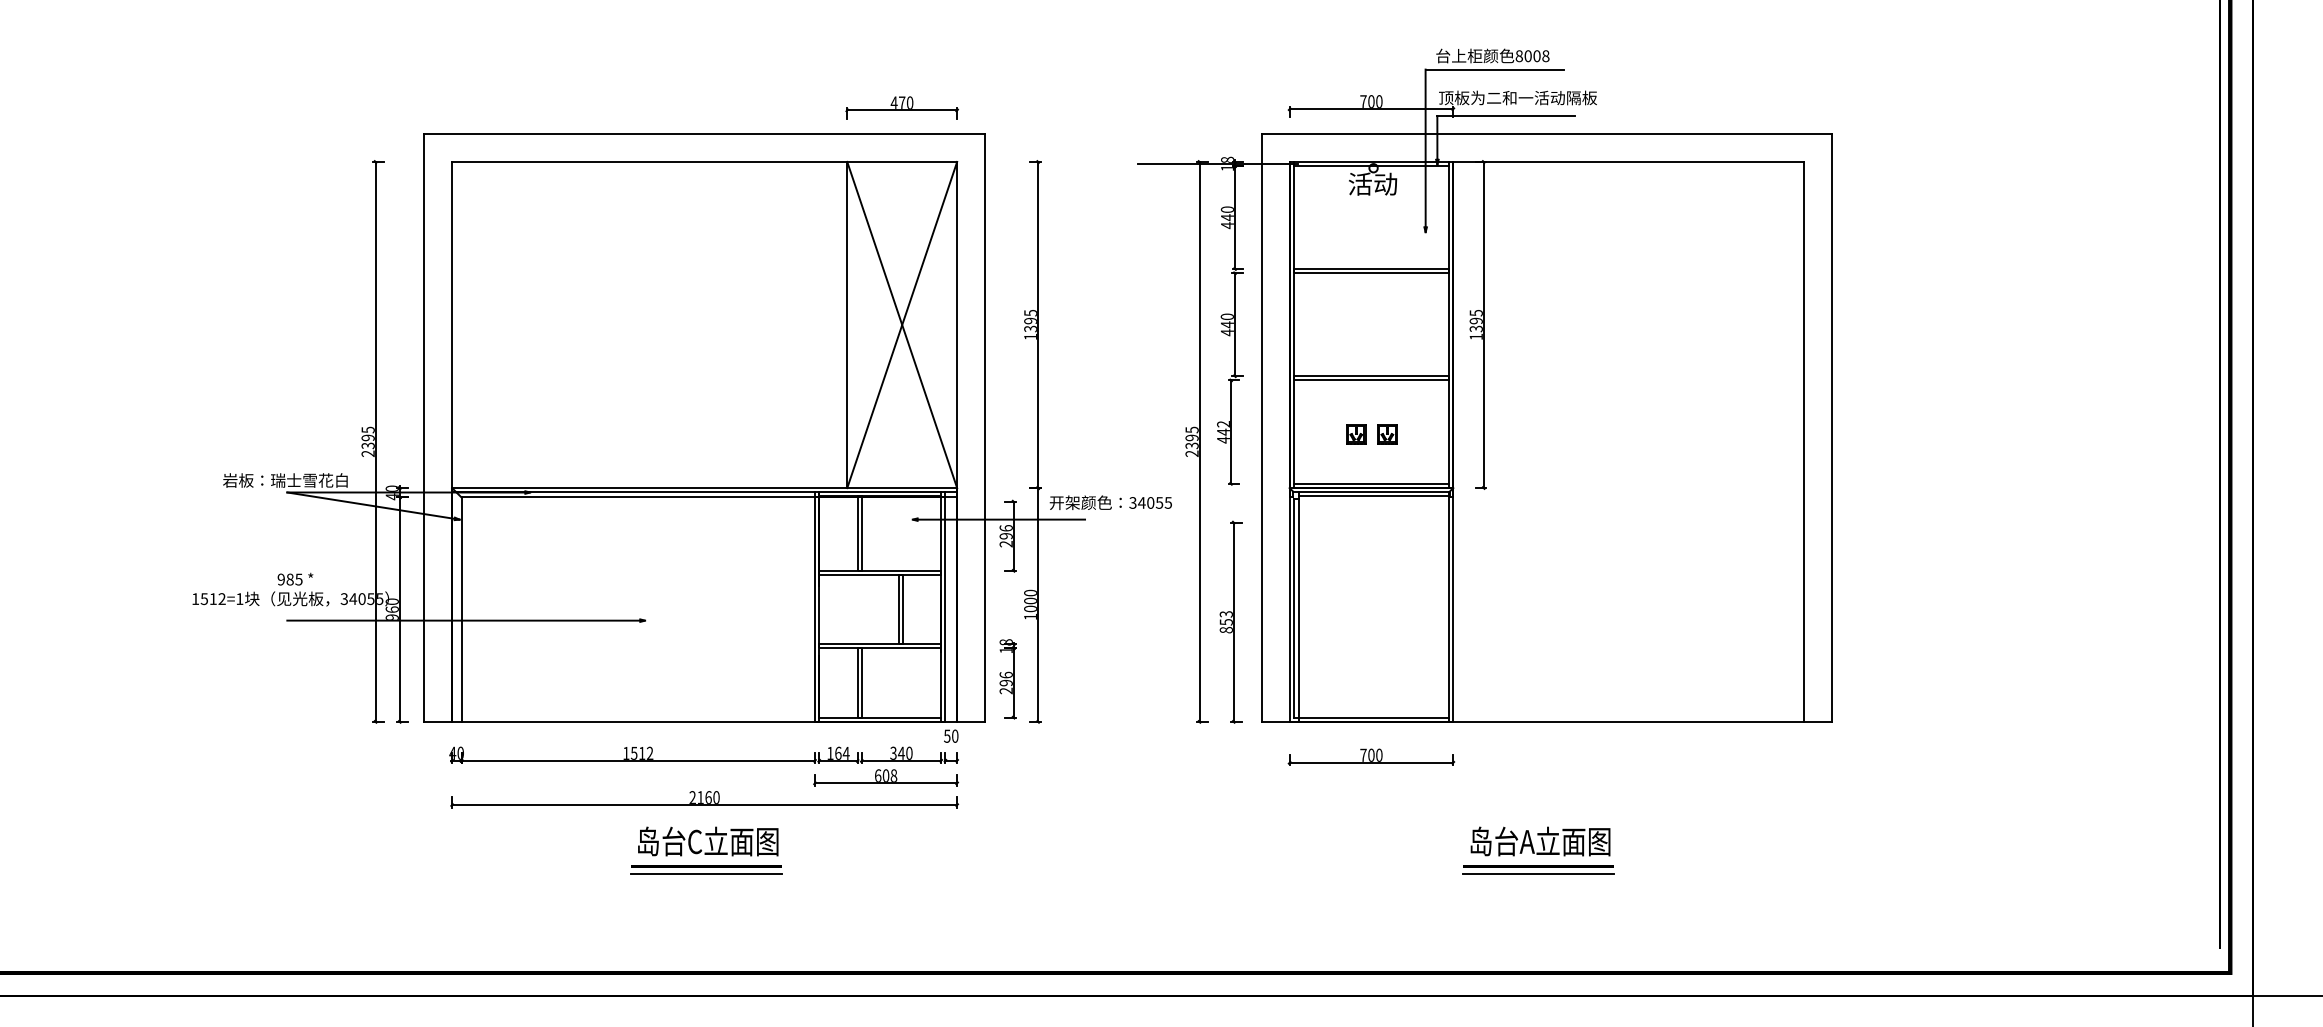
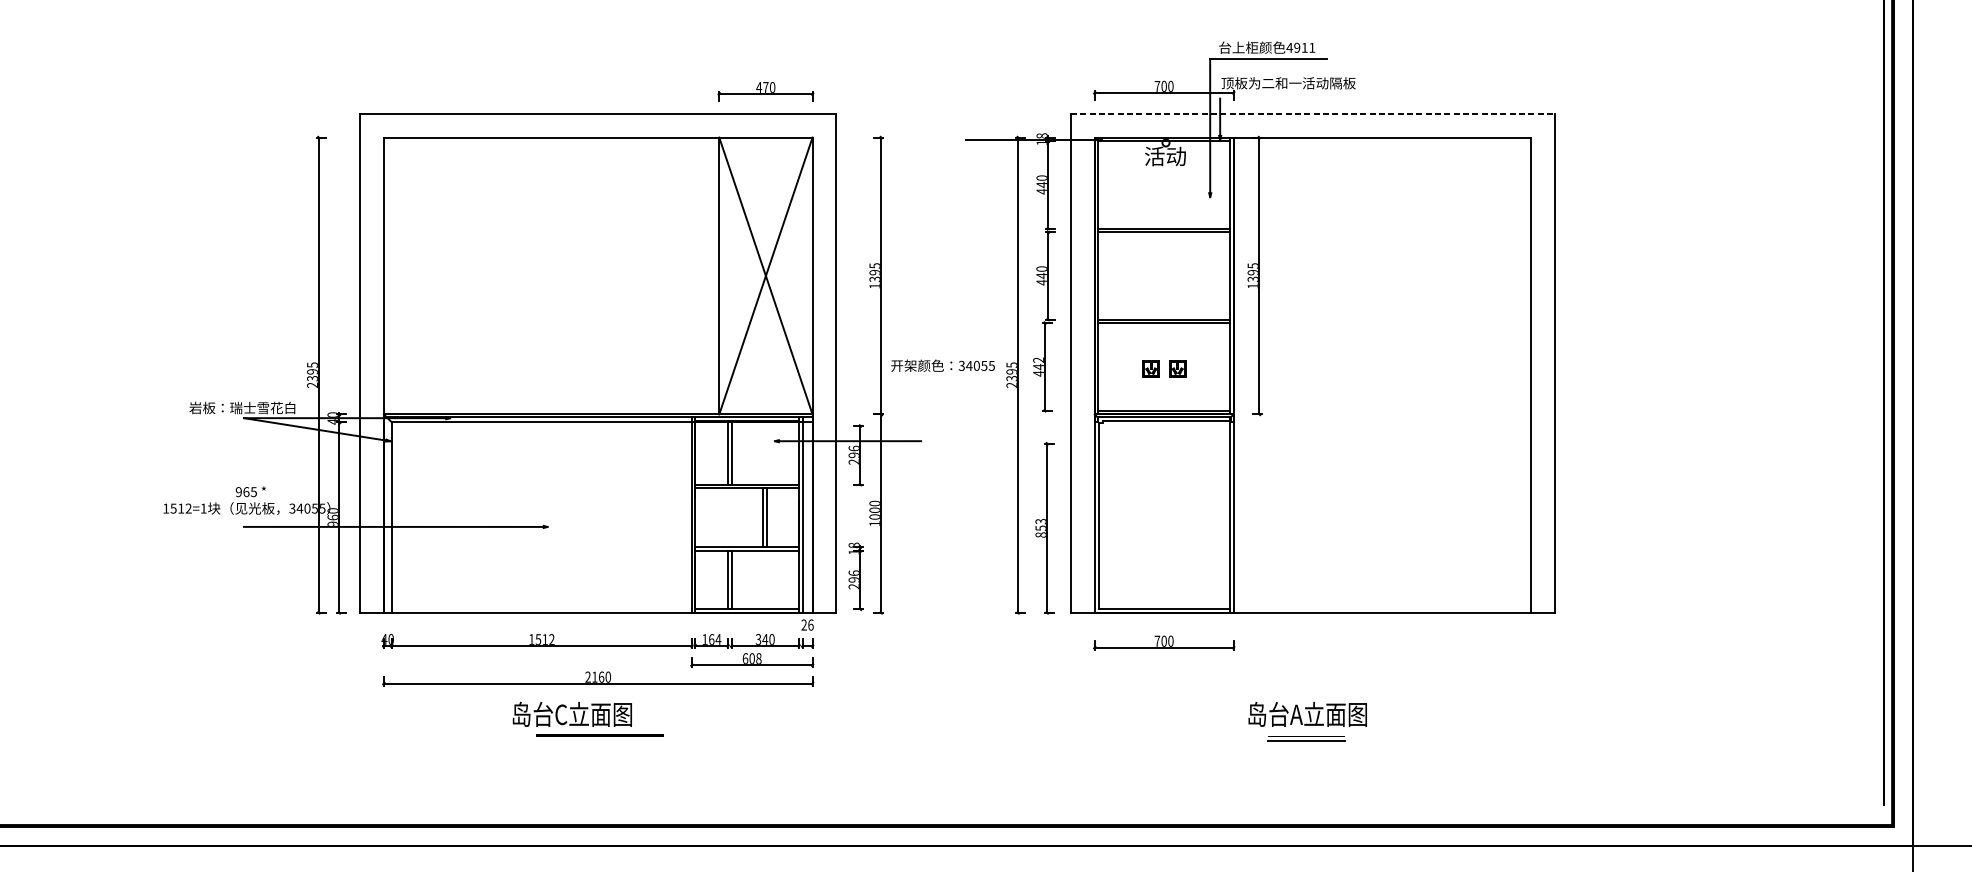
text: (1532, 56) -> (1300, 48), 8008 -> 4911
line: (1506, 115) -> (1278, 98), removed
line: (1547, 133) -> (1313, 113), solid -> dashed
text: (1110, 502) -> (942, 365), moved
text: (289, 579) -> (245, 492), 985 -> 965
line: (1298, 606) -> (1102, 514), removed
text: (951, 735) -> (807, 624), 50 -> 26
text: (708, 841) -> (572, 714), moved
part: (1538, 869) -> (1305, 738), size x0.6
line: (705, 873) -> (598, 741), removed

